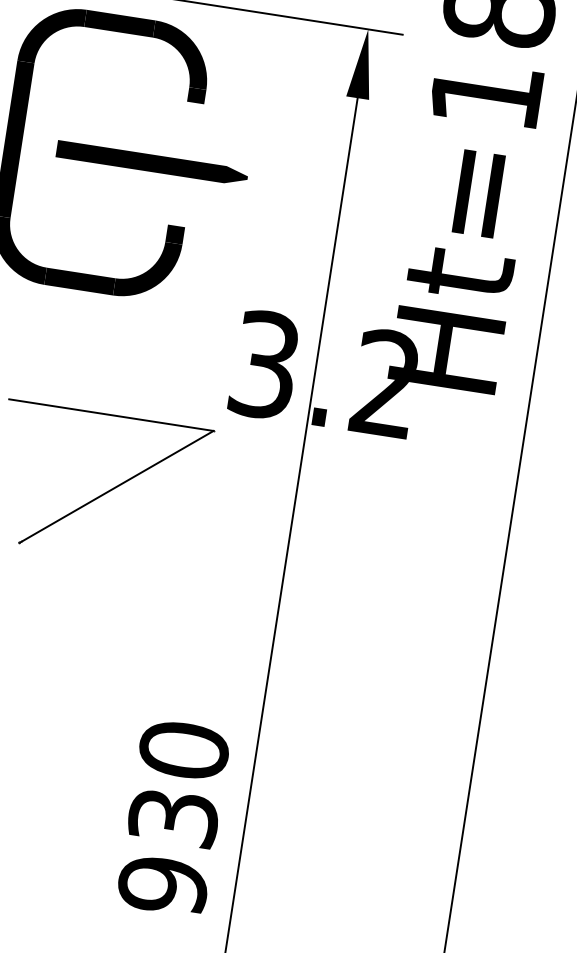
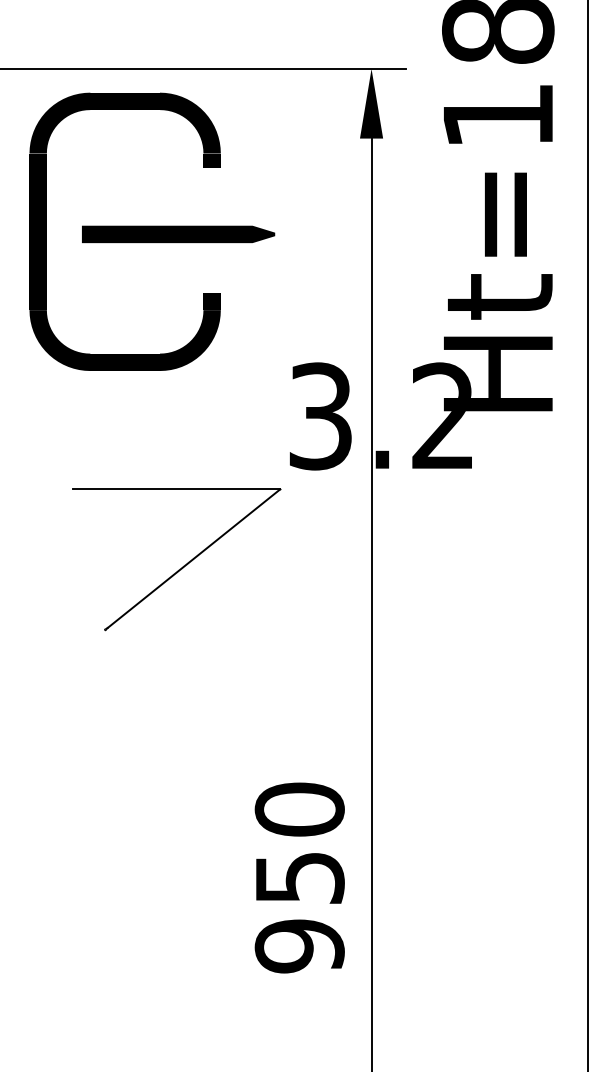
text: (173, 817) -> (299, 877), 930 -> 950

